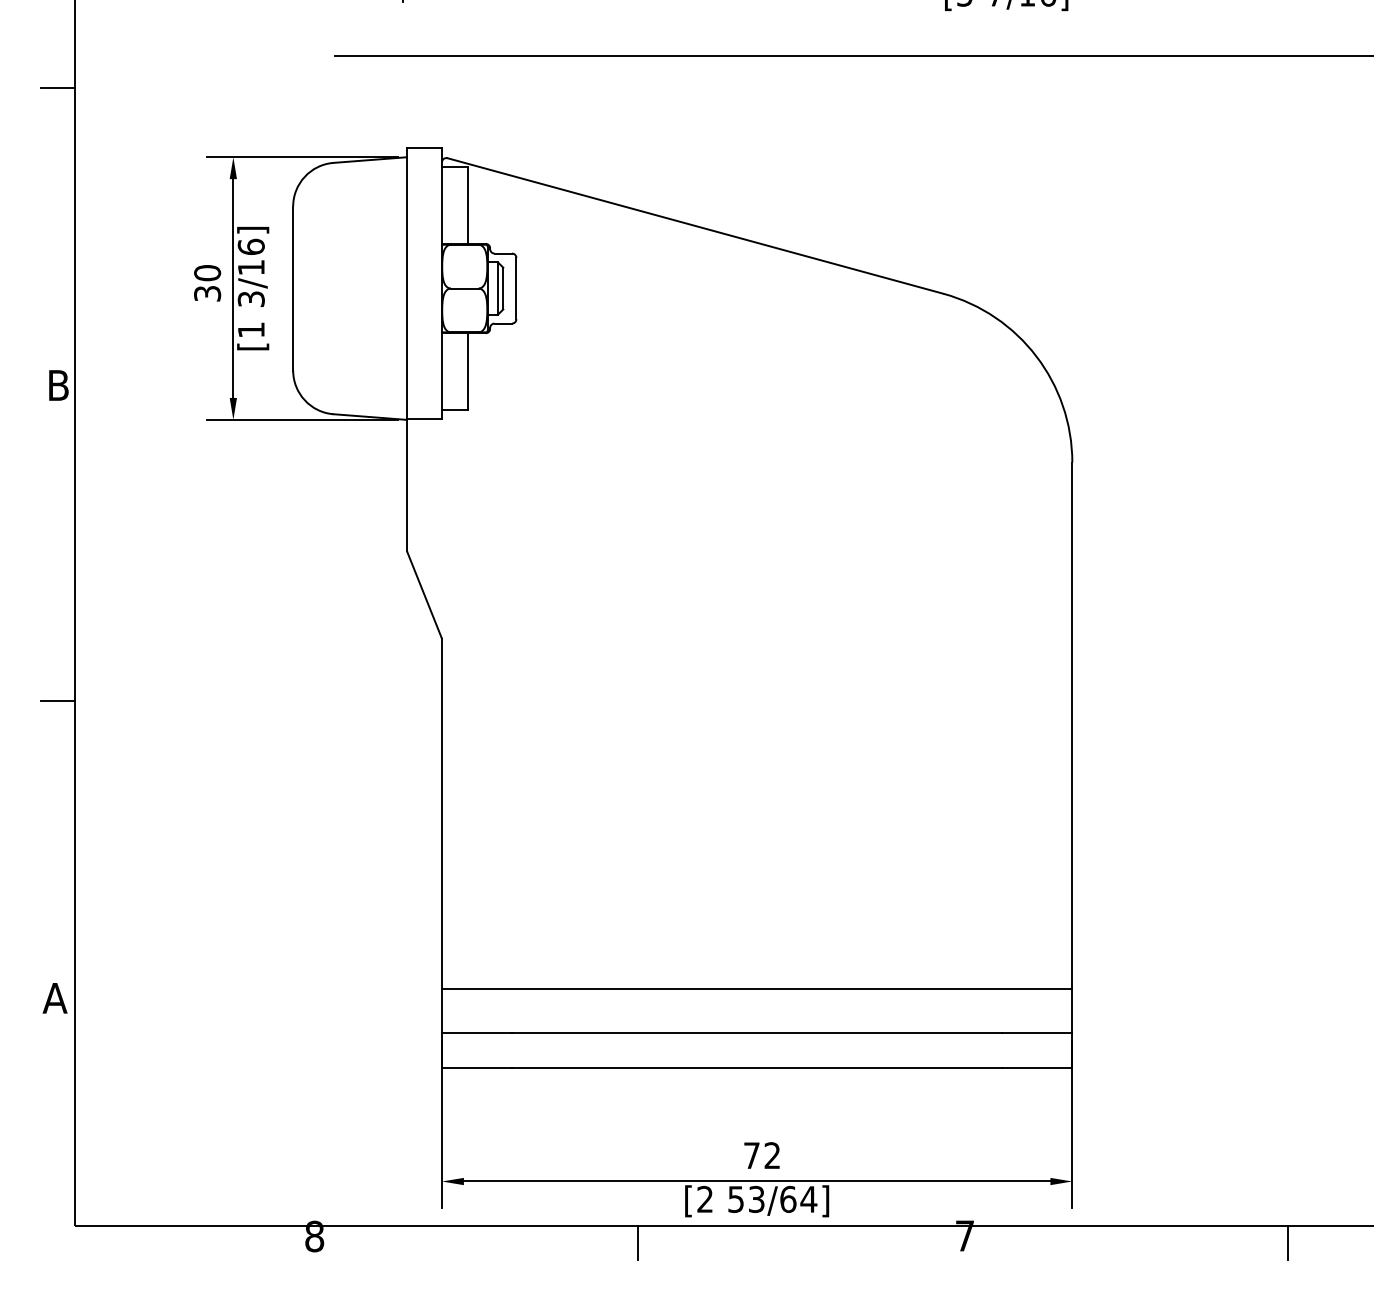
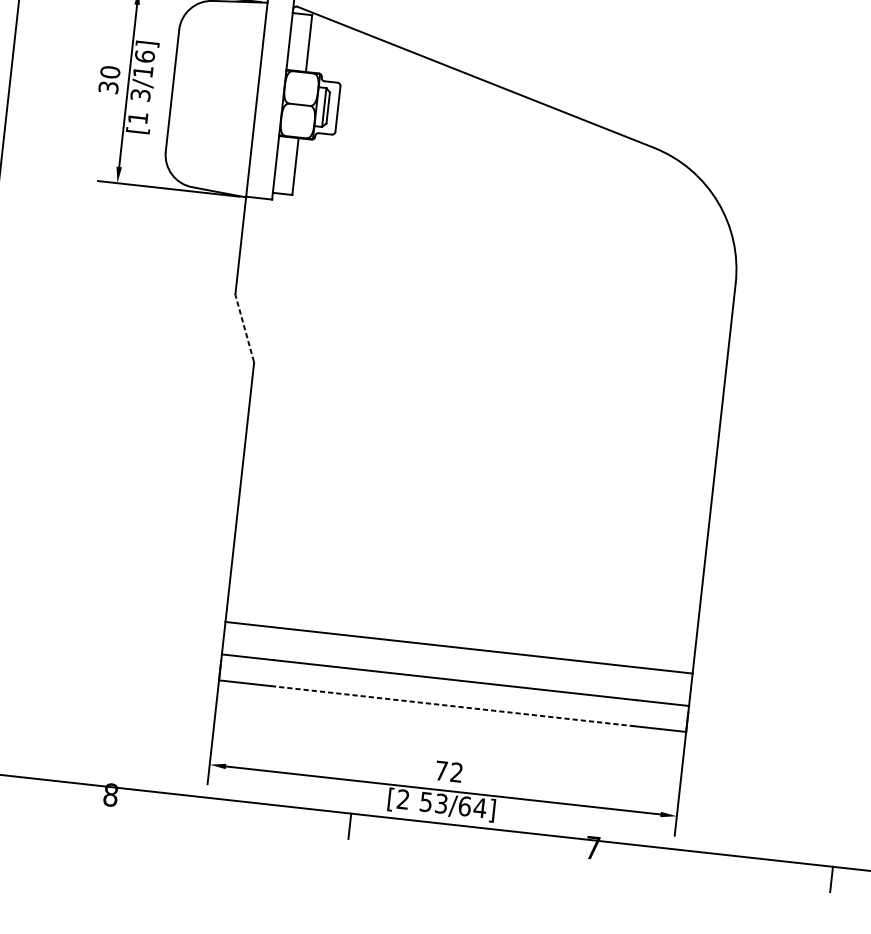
line: (424, 594) -> (244, 328), solid -> dashed
line: (757, 1067) -> (452, 706), solid -> dashed

